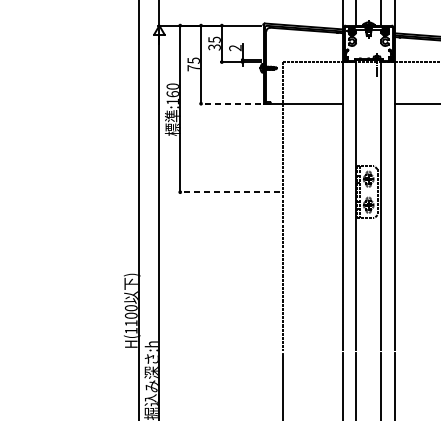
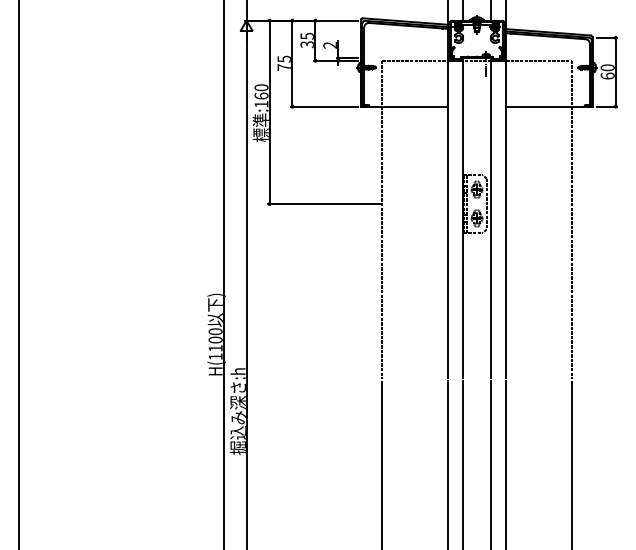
line: (230, 103) -> (324, 106), dashed -> solid
line: (230, 192) -> (324, 204), dashed -> solid

